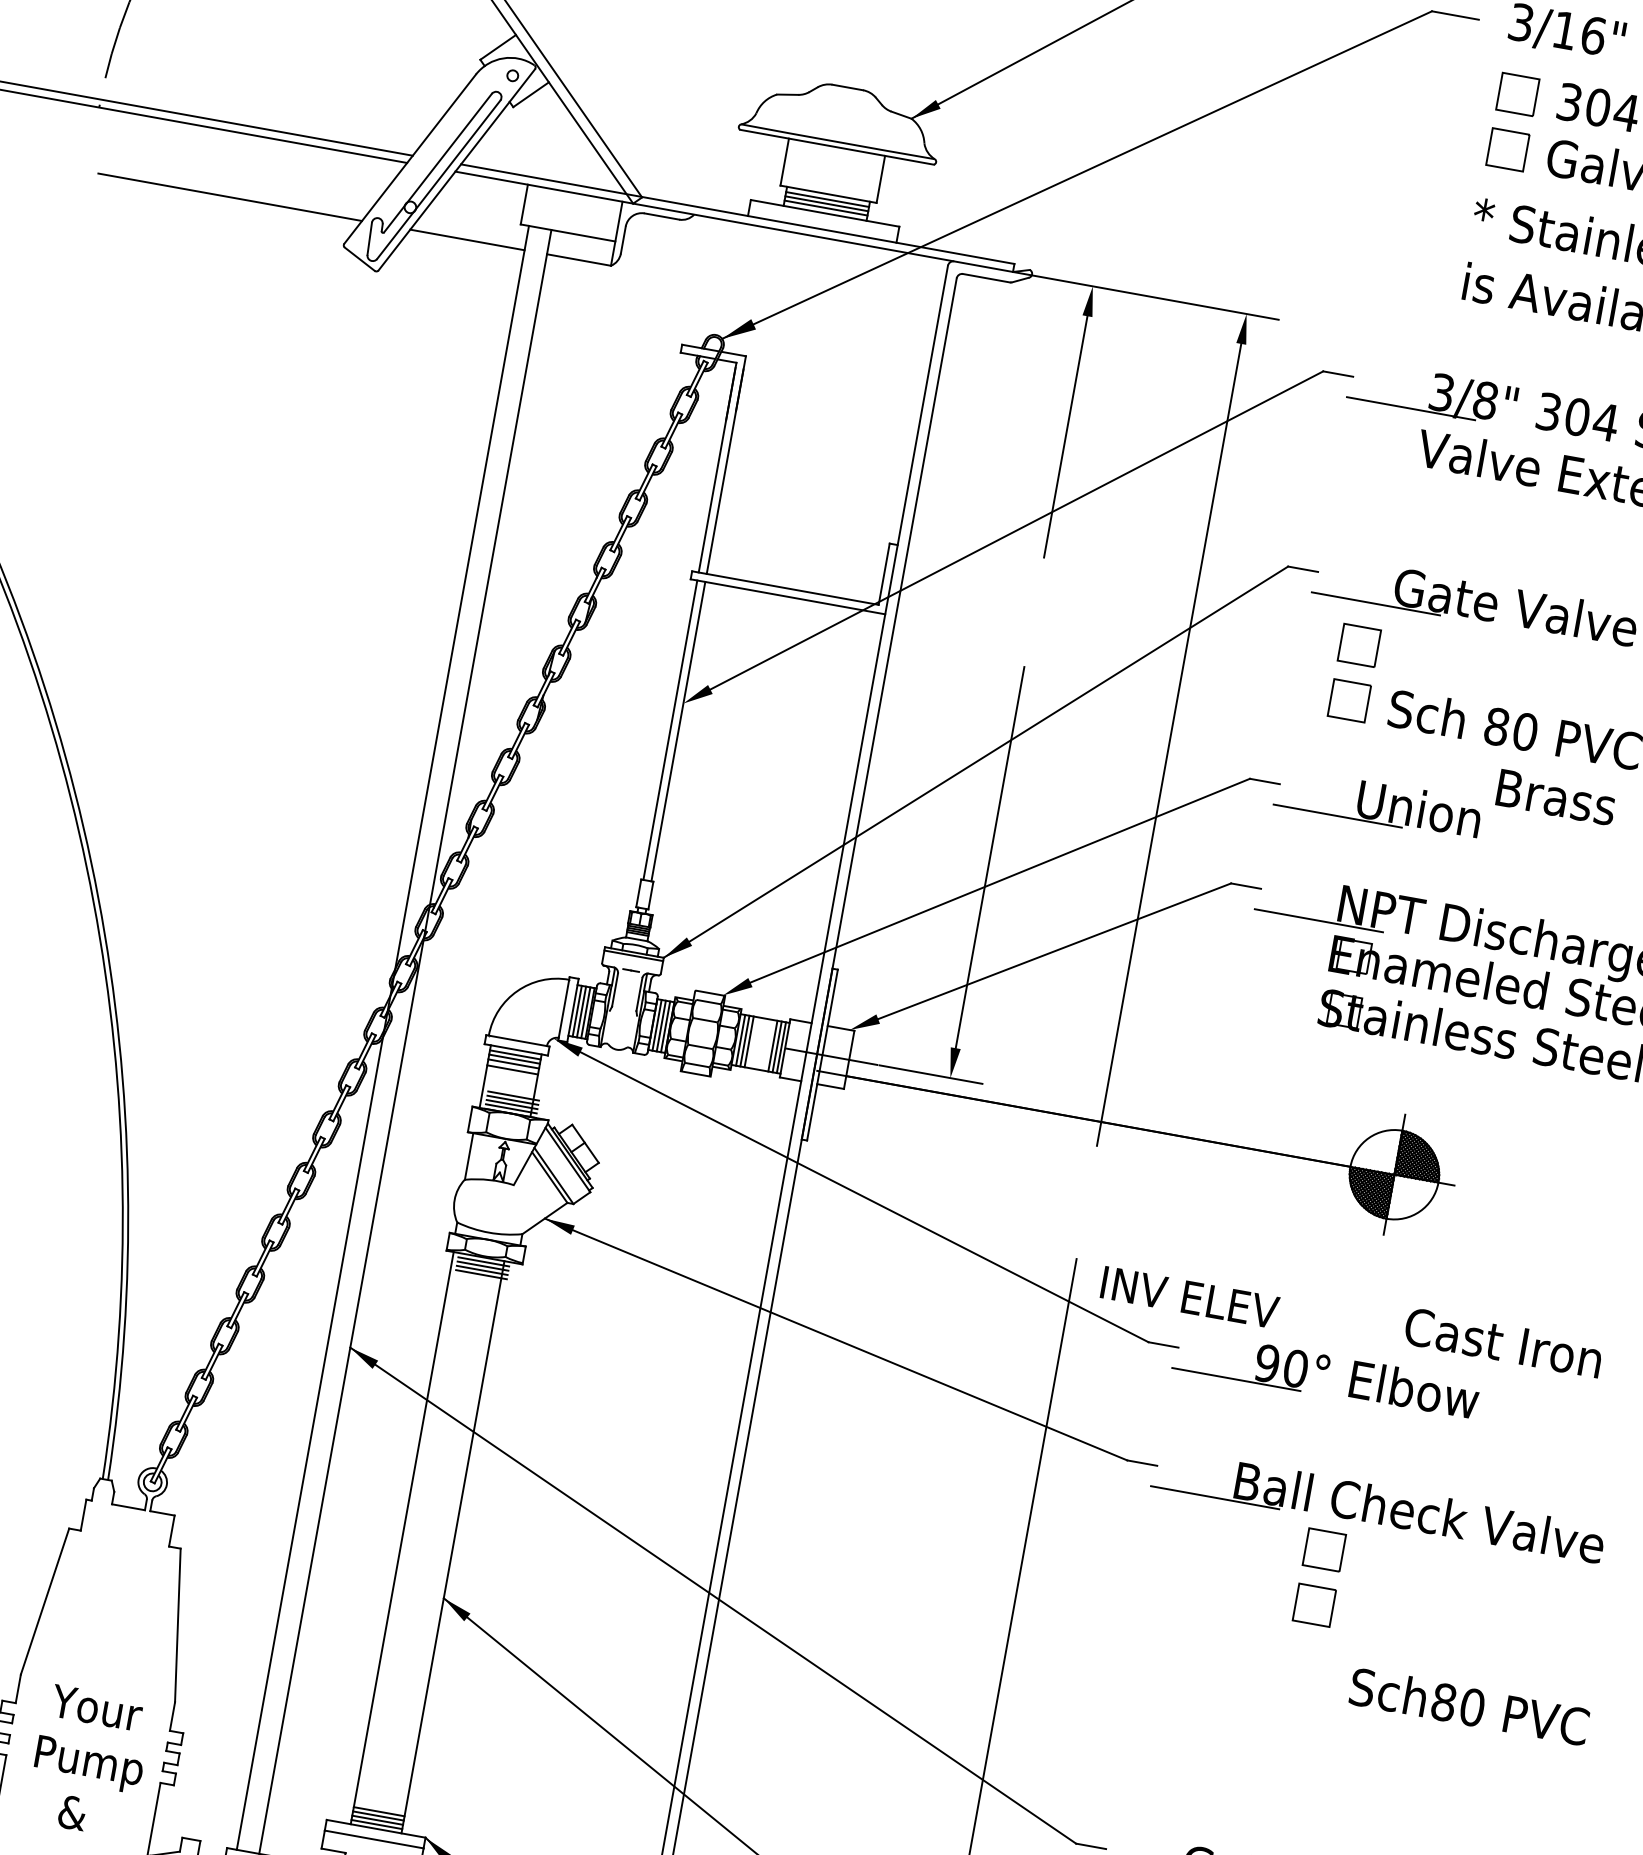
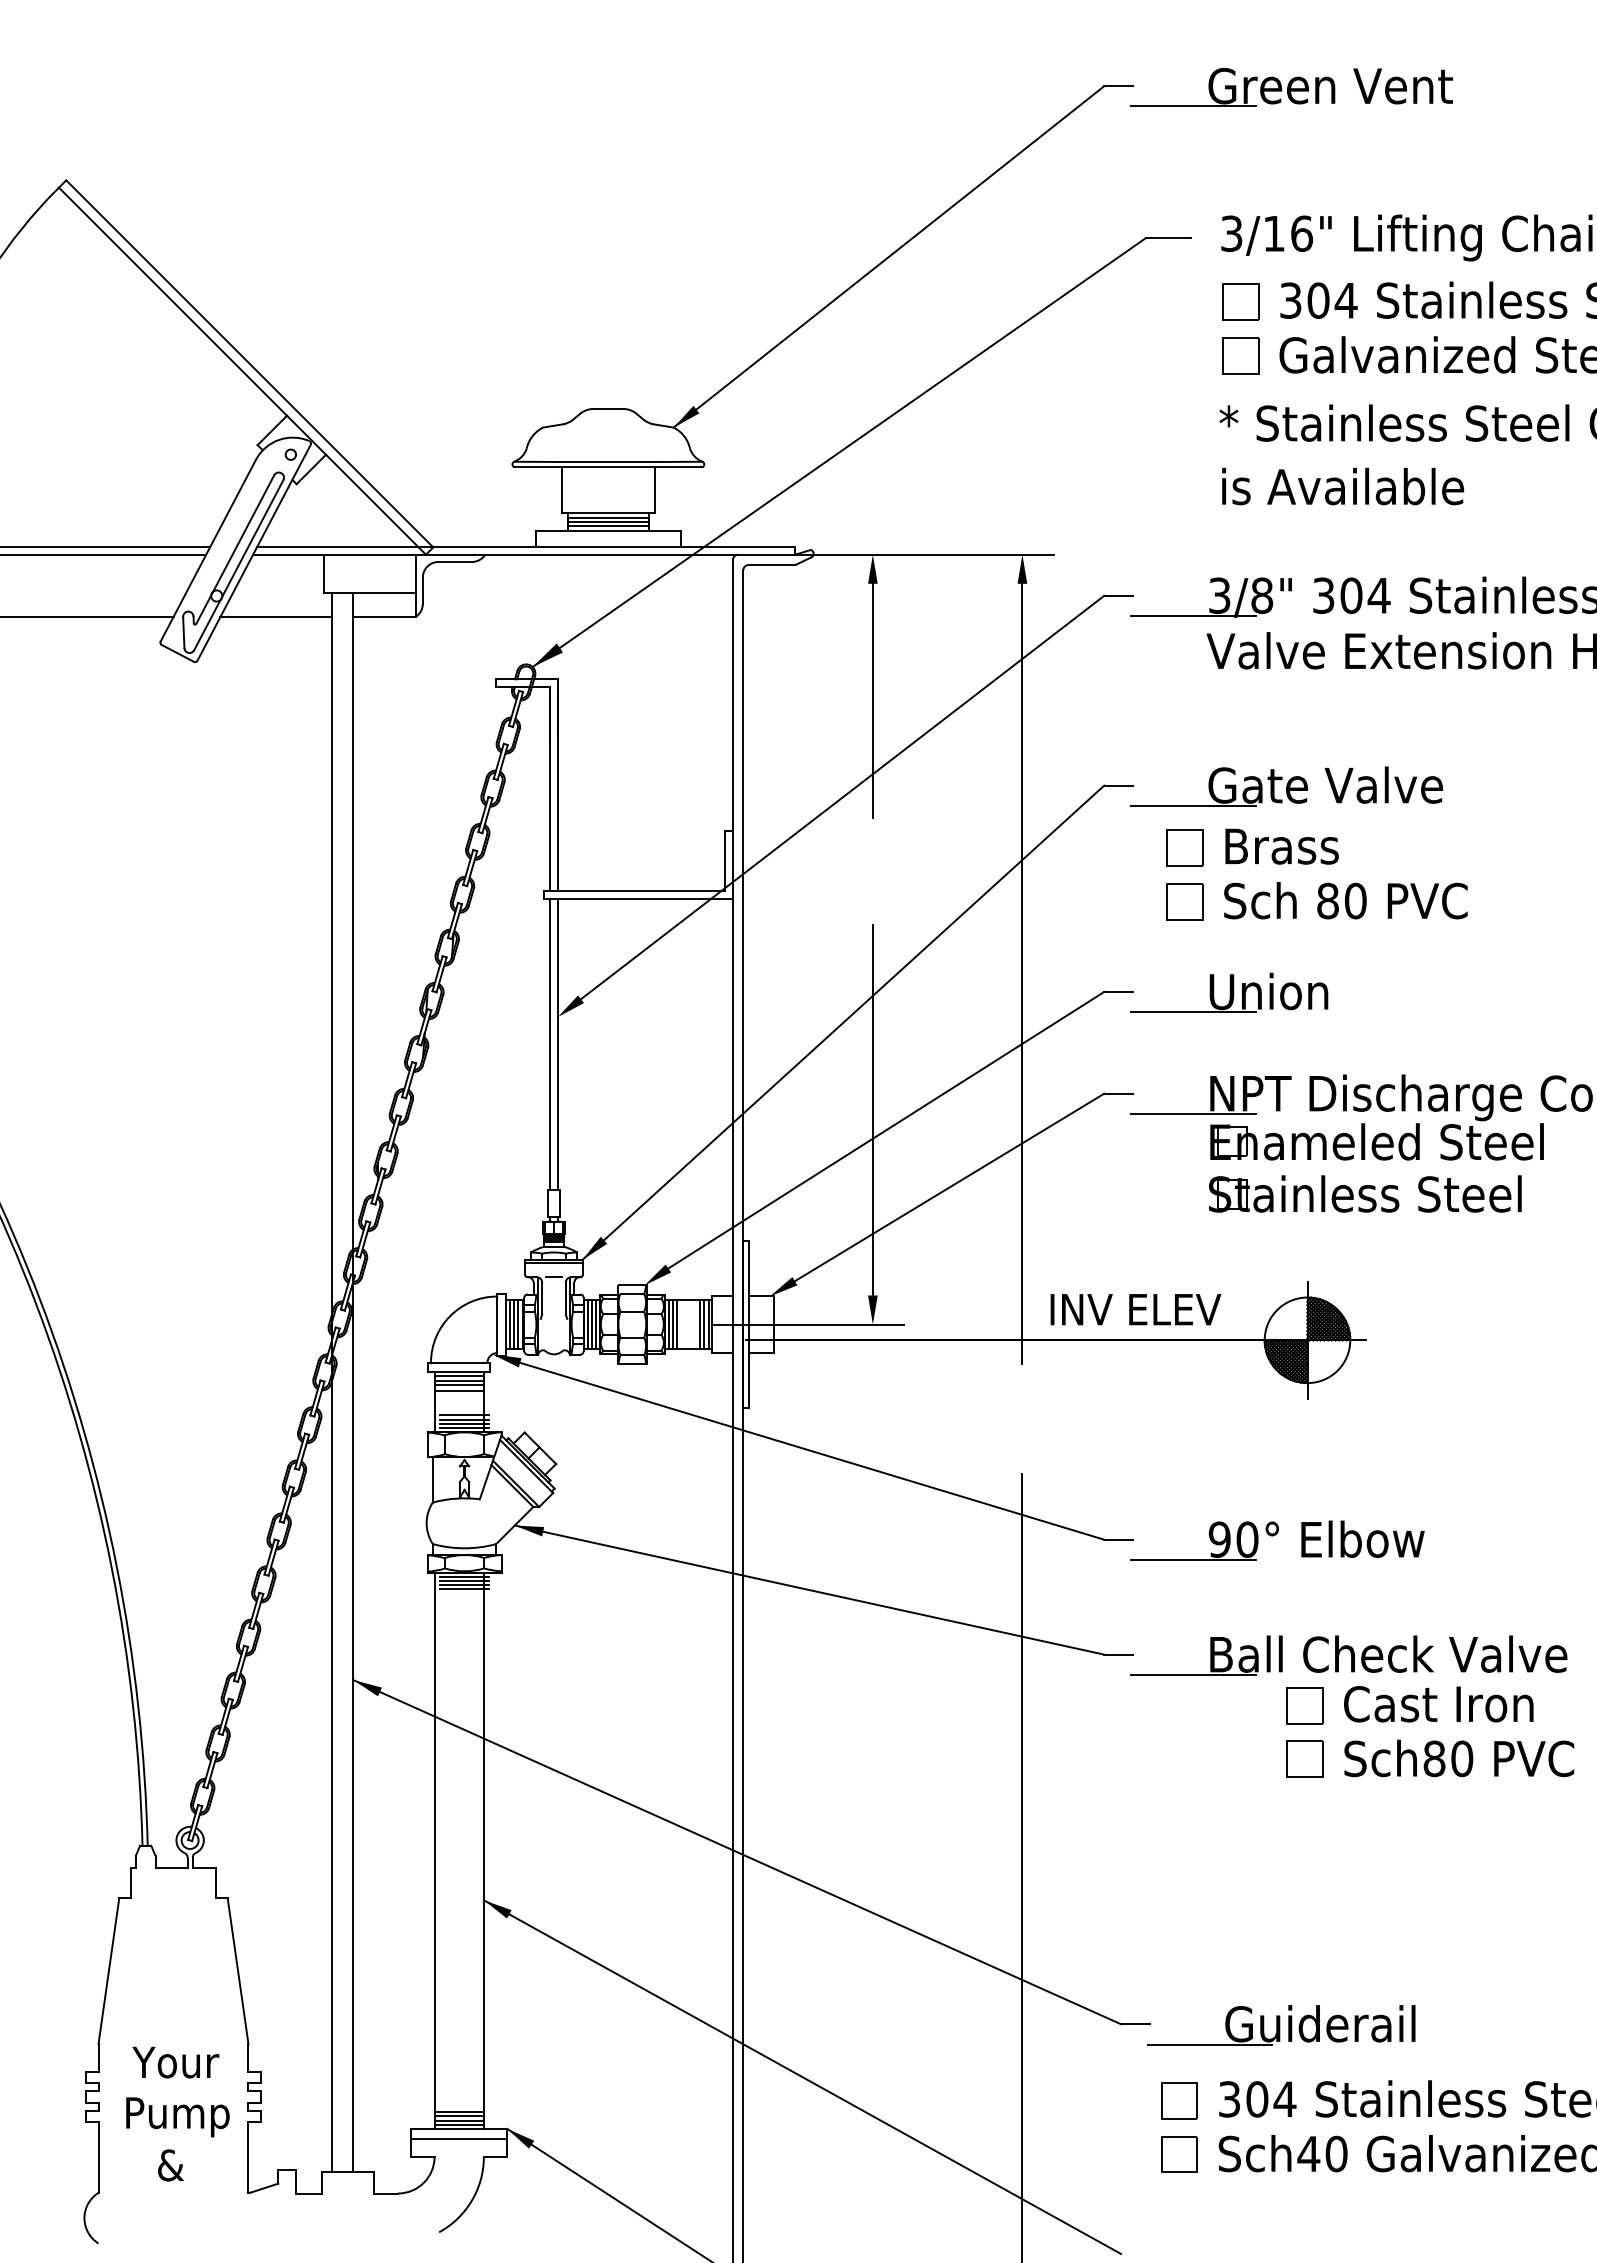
text: (1555, 797) -> (1281, 846), moved
text: (1189, 1297) -> (1135, 1309), moved
text: (1503, 1343) -> (1438, 1704), moved
text: (1469, 1706) -> (1459, 1758), moved

